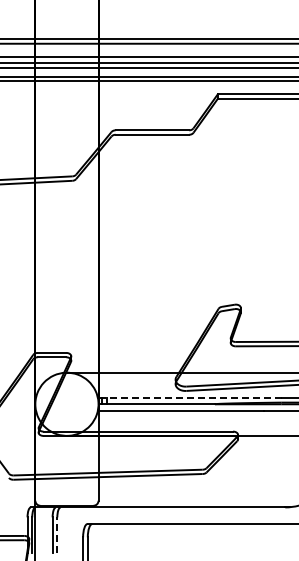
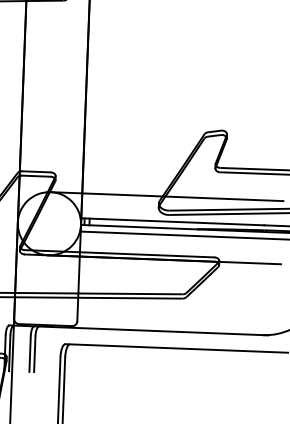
line: (190, 397) -> (173, 221), dashed -> solid
line: (57, 535) -> (34, 354), dashed -> solid

